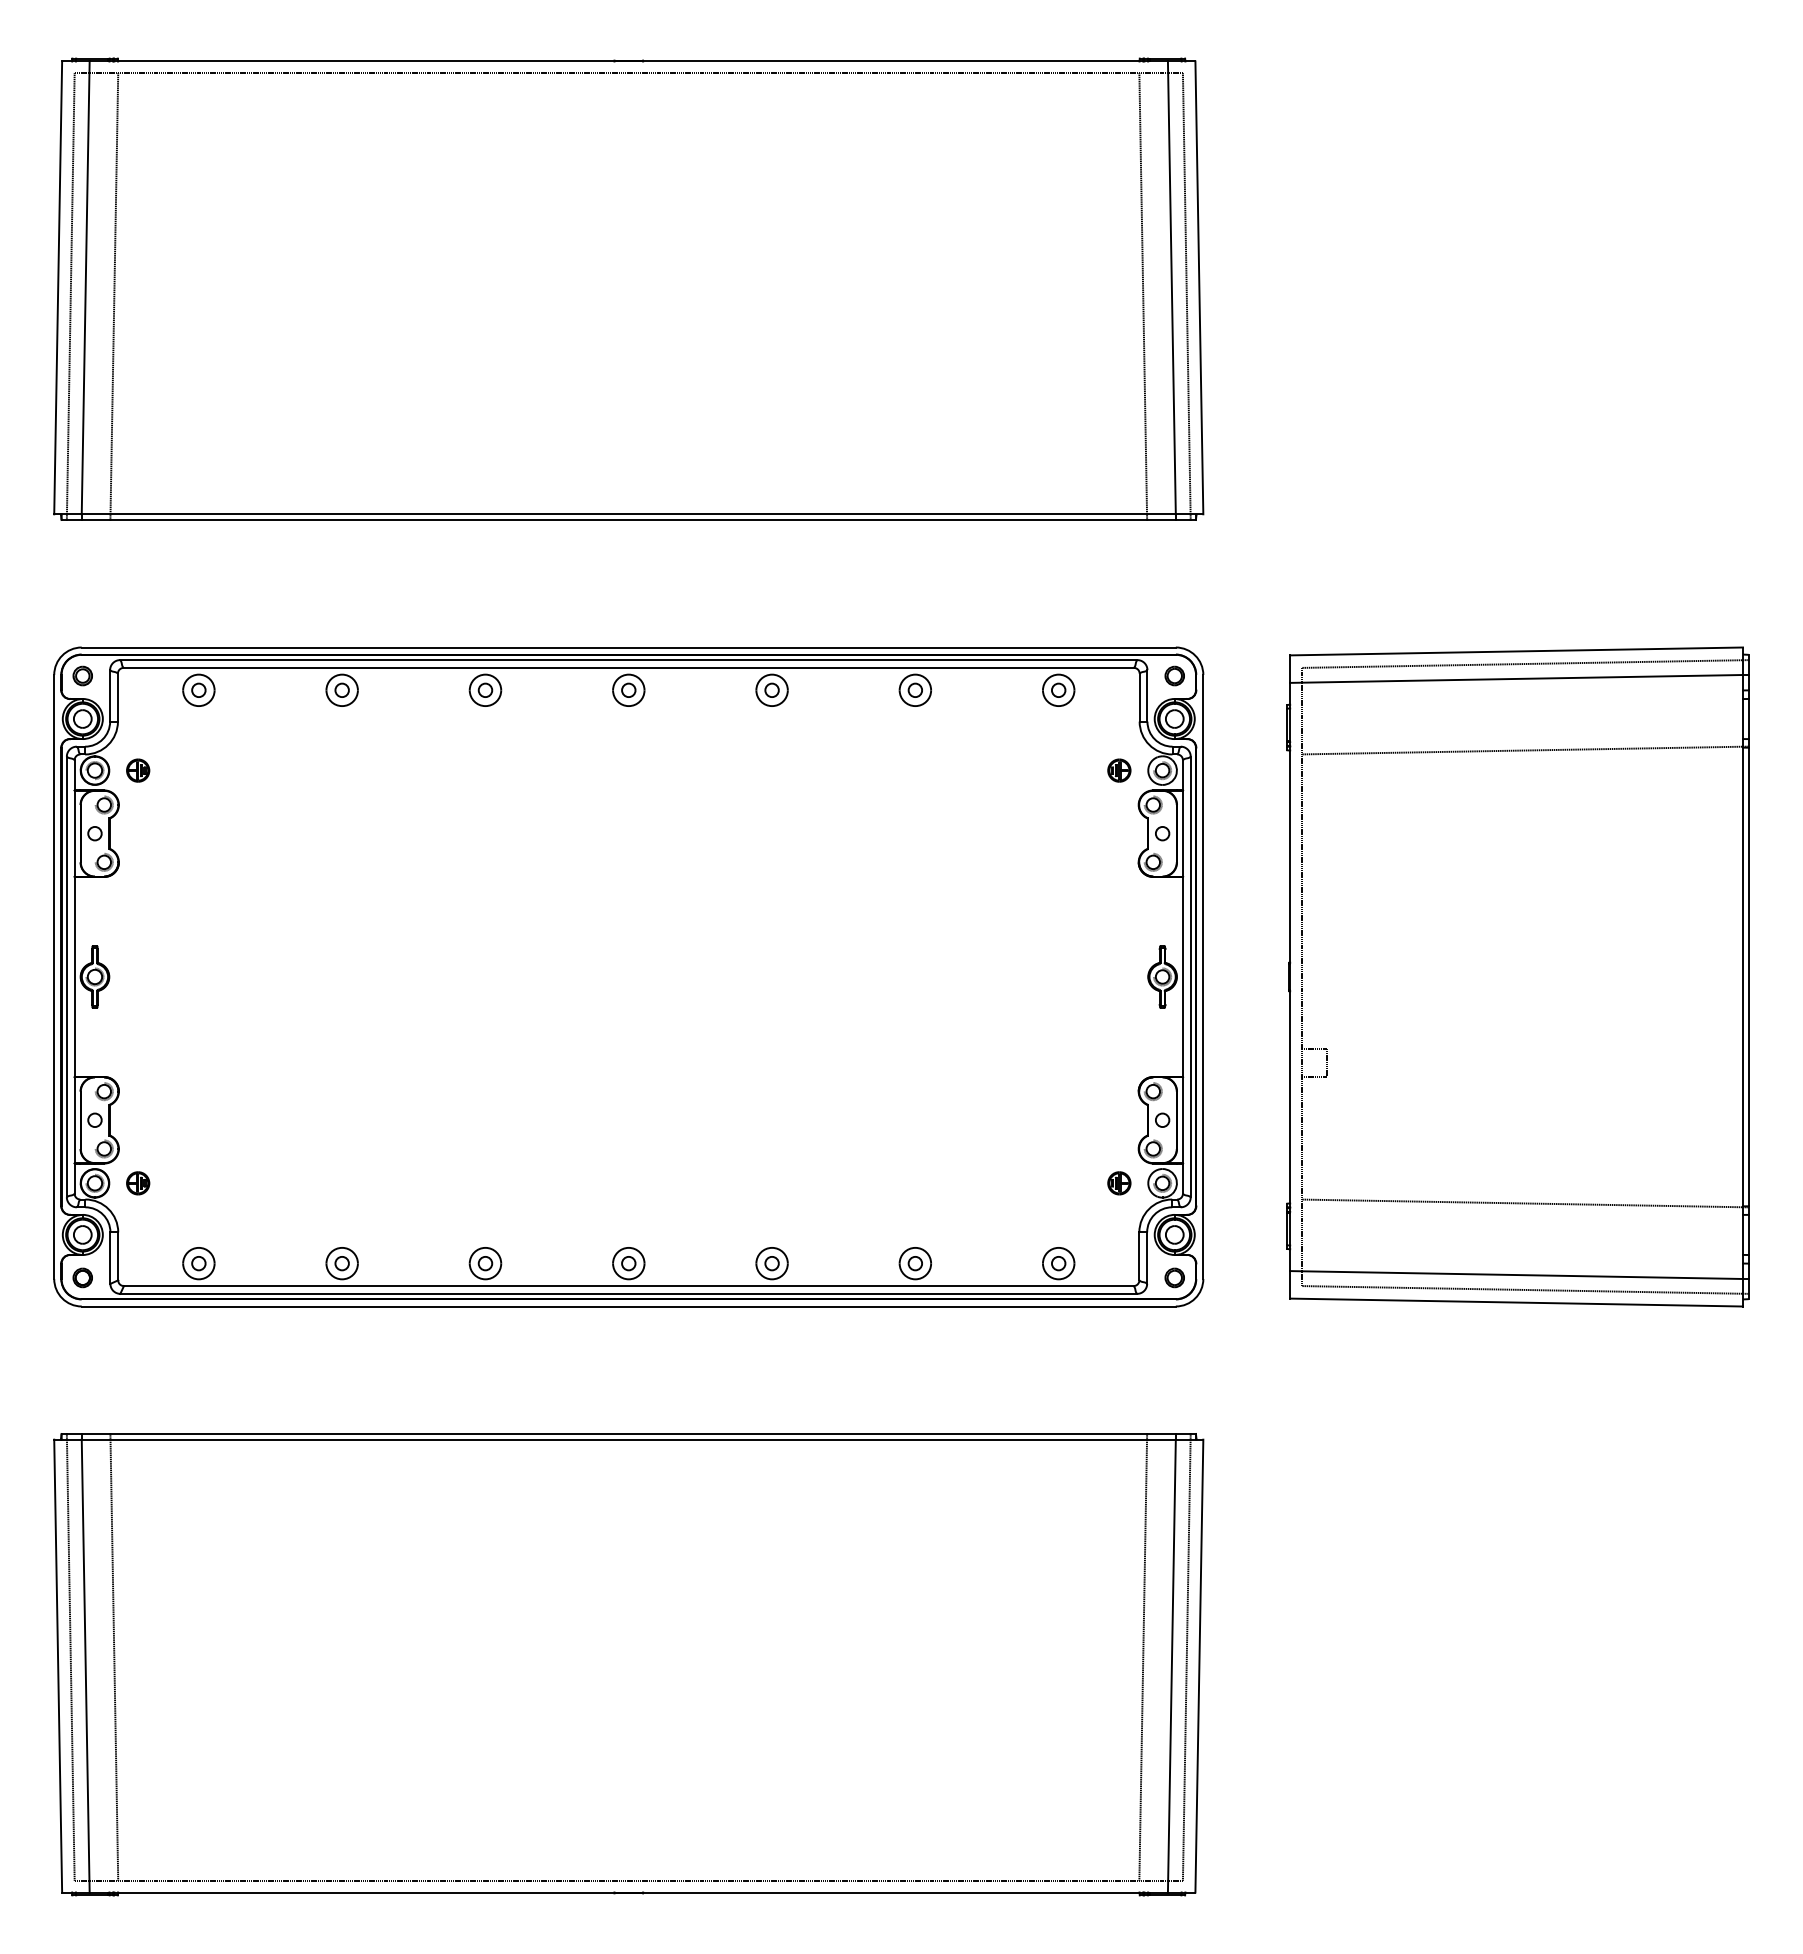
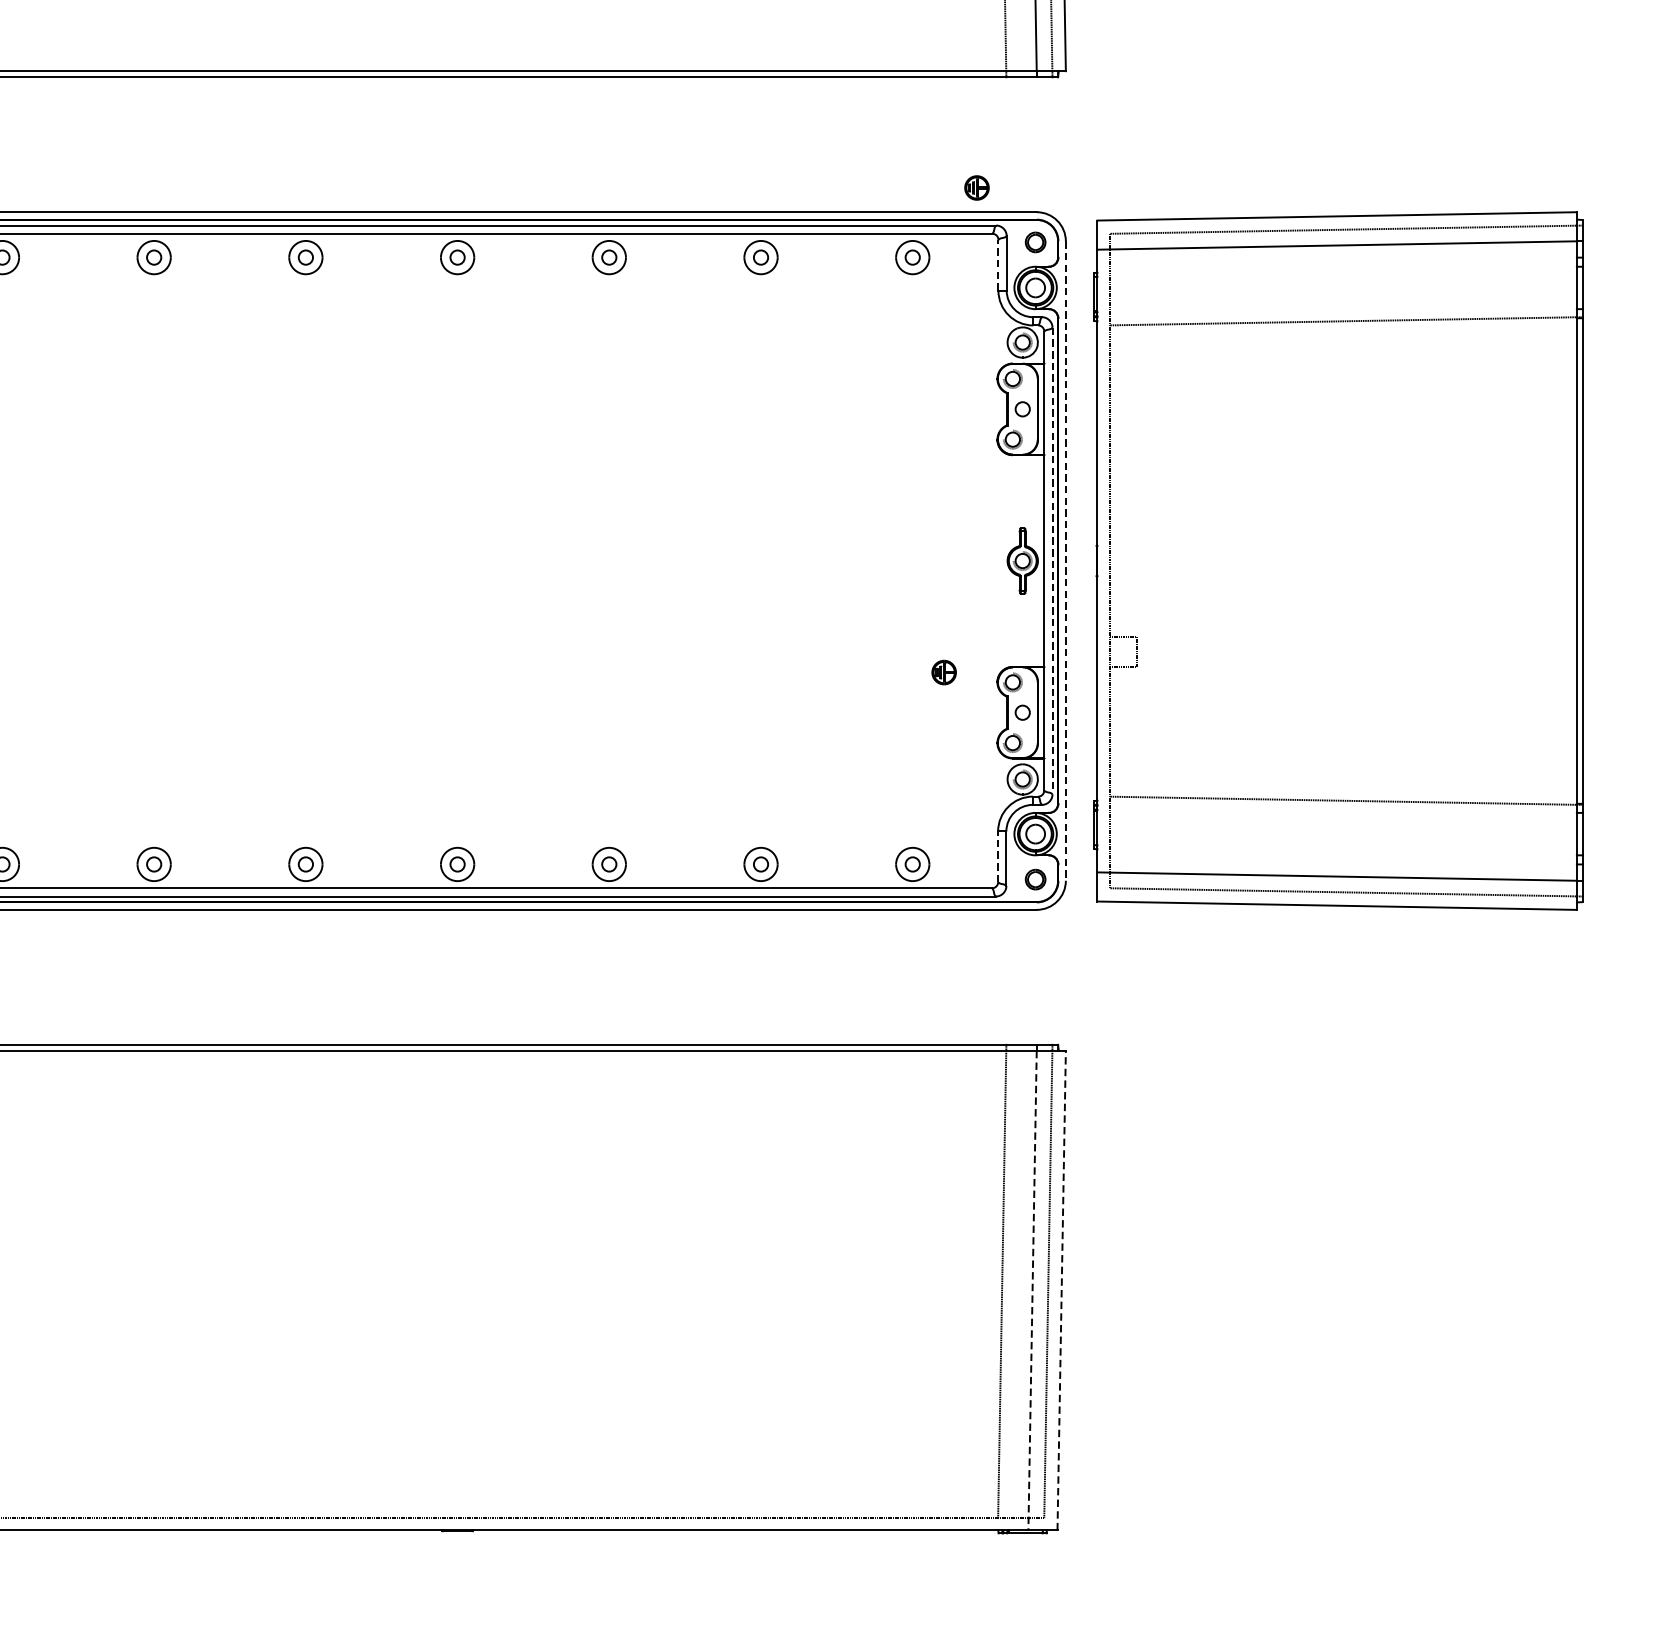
line: (1139, 697) -> (998, 265), solid -> dashed
part: (1119, 770) -> (977, 187), moved
part: (1517, 976) -> (1338, 560), moved
line: (1190, 977) -> (1052, 561), solid -> dashed
line: (1203, 977) -> (1066, 561), solid -> dashed
part: (1119, 1183) -> (944, 672), moved
line: (1139, 1256) -> (998, 856), solid -> dashed
line: (1199, 1665) -> (1061, 1289), solid -> dashed
line: (1171, 1666) -> (1032, 1291), solid -> dashed

